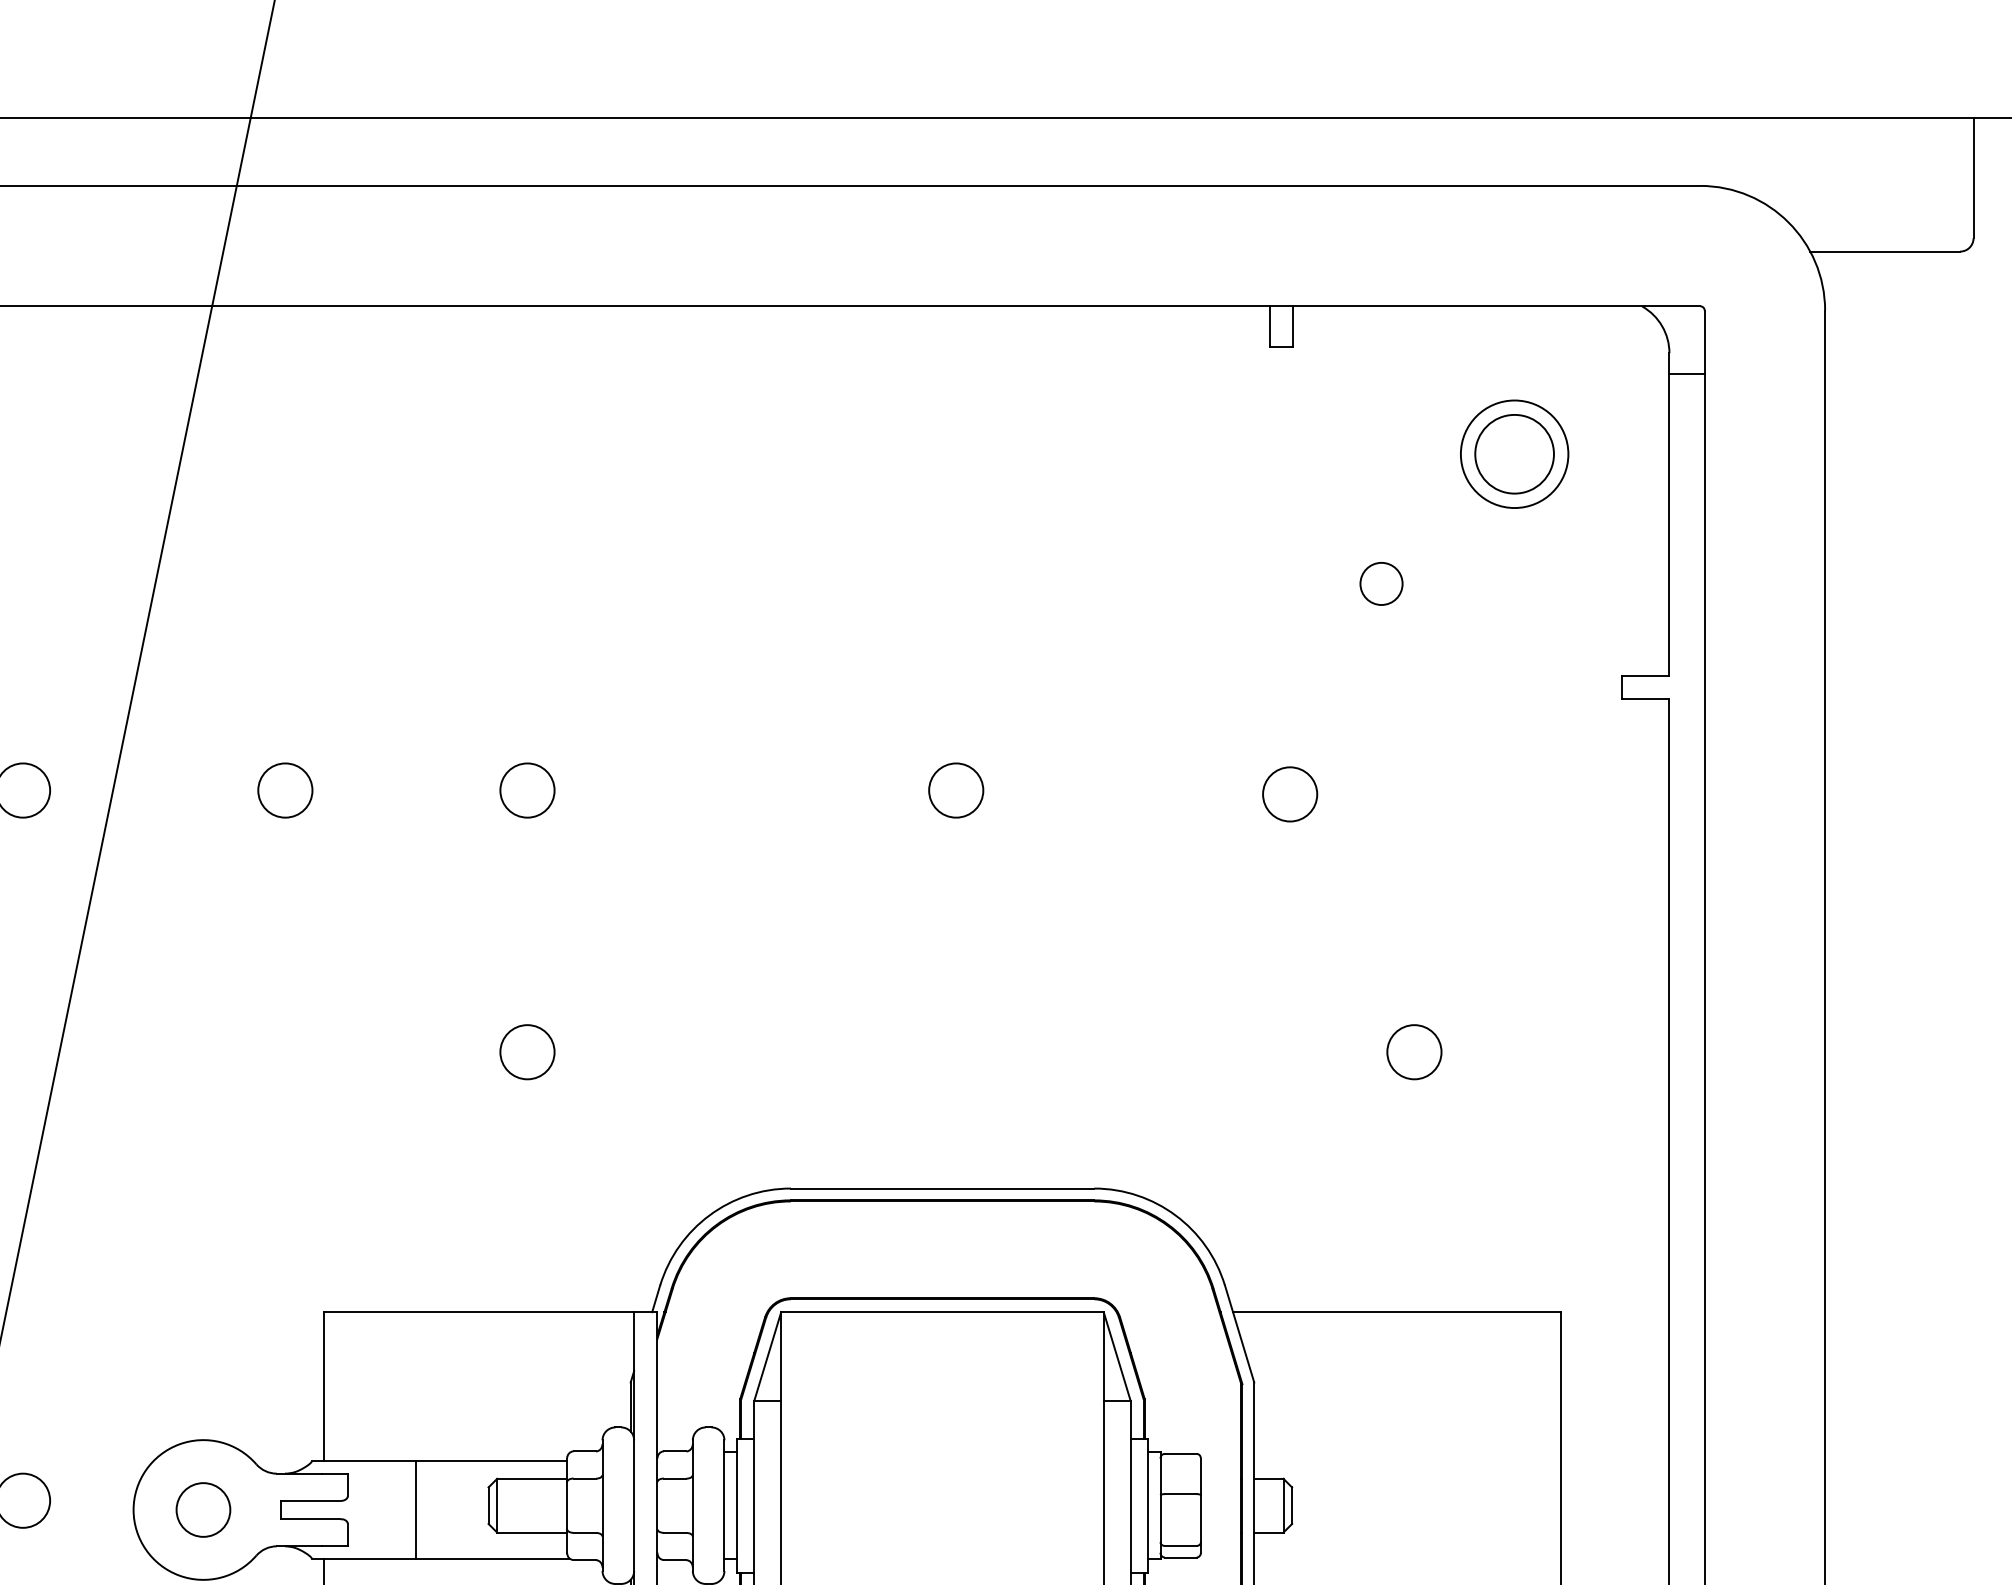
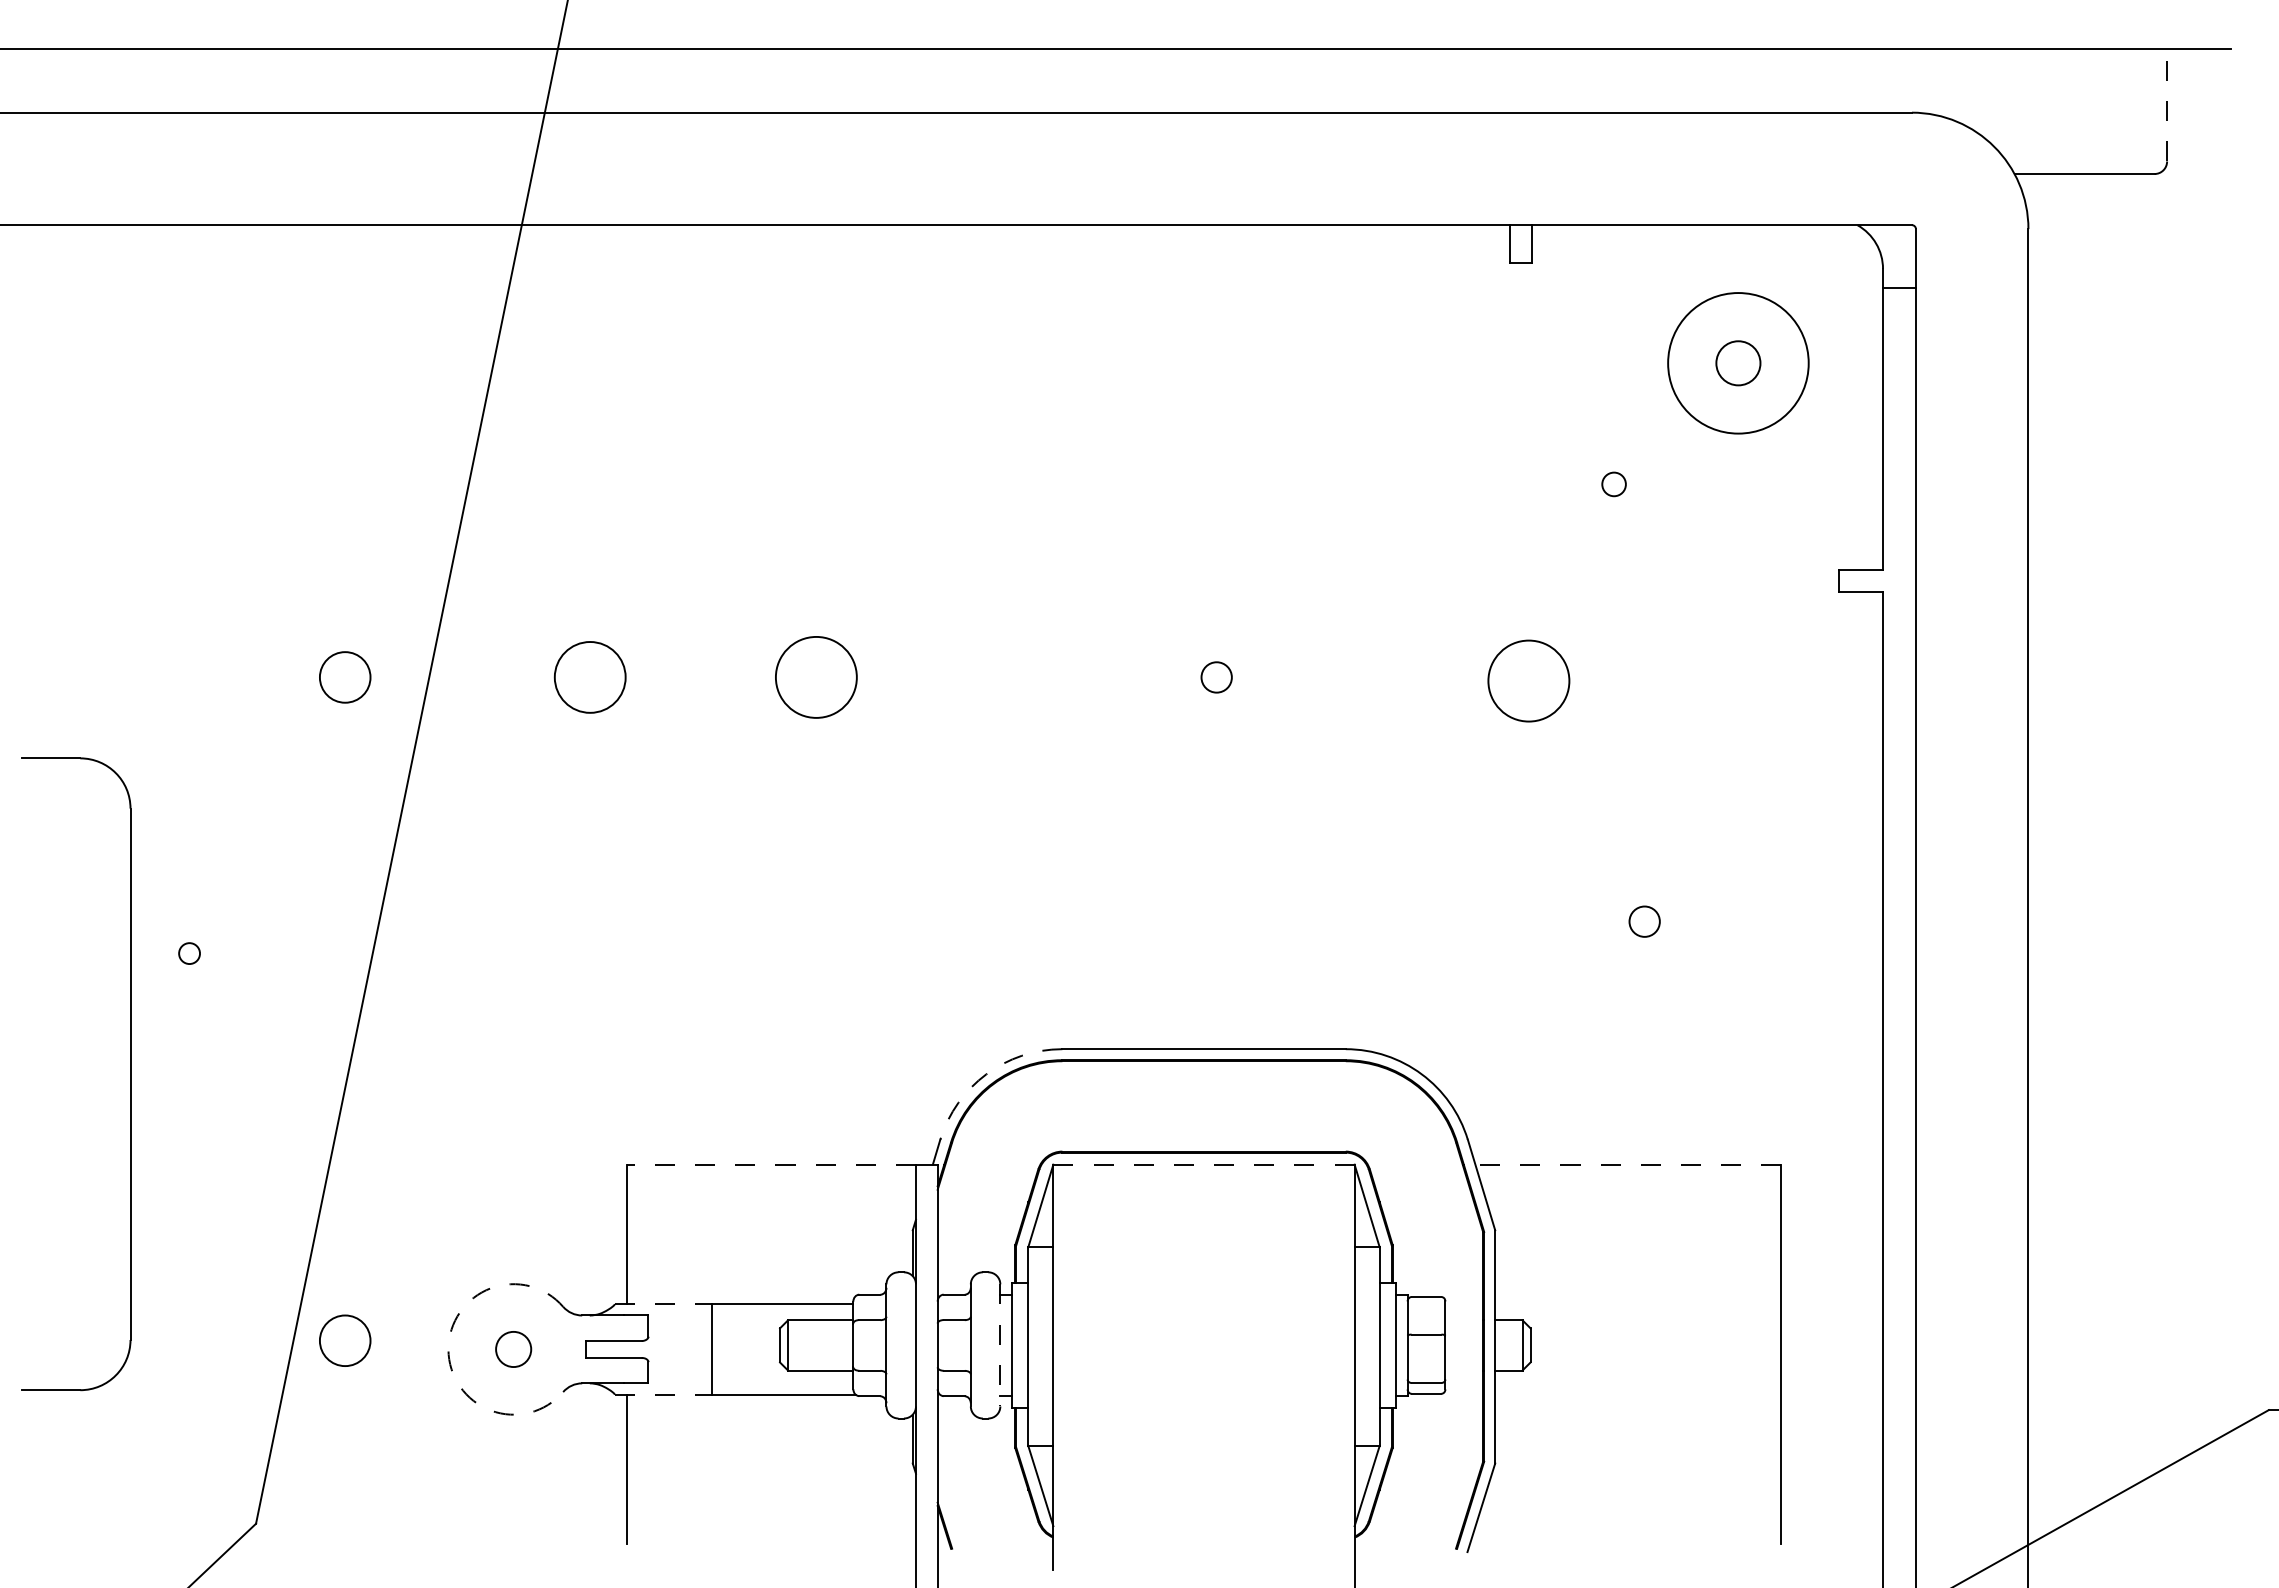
line: (1974, 177) -> (2167, 104), solid -> dashed
circle: (1514, 454) -> (1738, 363), size x0.6
circle: (1514, 454) -> (1738, 363), size x1.4
circle: (1380, 584) -> (1613, 484), size x0.6
circle: (284, 790) -> (589, 677), size x1.4
circle: (527, 790) -> (816, 677), size x1.6
circle: (955, 790) -> (1216, 677), size x0.6
circle: (1289, 793) -> (1528, 680), size x1.6
circle: (527, 1051) -> (816, 921), removed
circle: (1414, 1051) -> (1644, 921), size x0.6
arc: (709, 1215) -> (986, 1074), solid -> dashed
line: (479, 1312) -> (771, 1164), solid -> dashed
line: (943, 1312) -> (1204, 1164), solid -> dashed
line: (1395, 1312) -> (1627, 1164), solid -> dashed
line: (363, 1460) -> (663, 1303), solid -> dashed
line: (724, 1505) -> (1000, 1345), solid -> dashed
arc: (133, 1510) -> (448, 1349), solid -> dashed
circle: (203, 1510) -> (513, 1349), size x0.7
line: (363, 1559) -> (663, 1395), solid -> dashed

